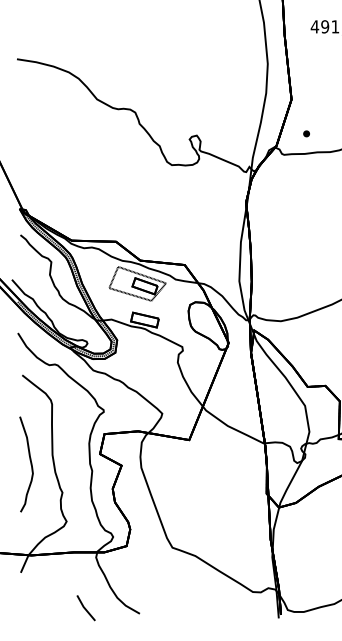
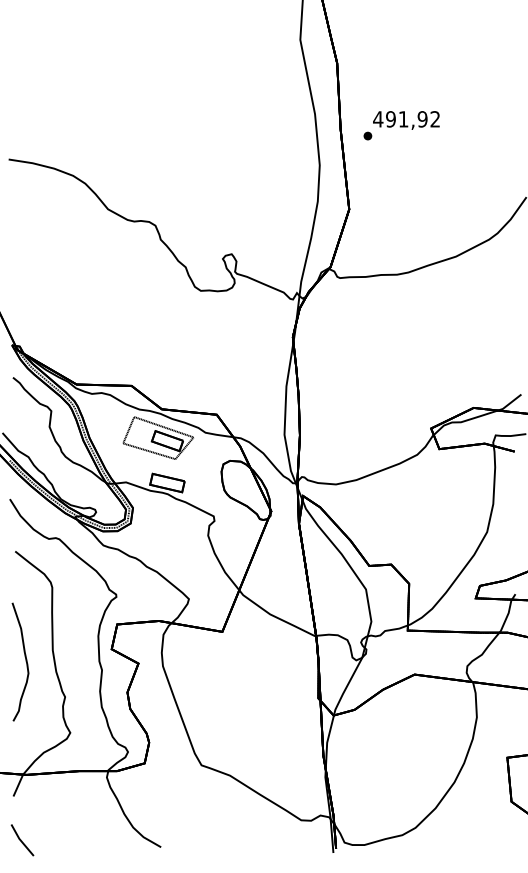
part: (306, 133) -> (367, 135), moved
line: (85, 608) -> (21, 840), moved

